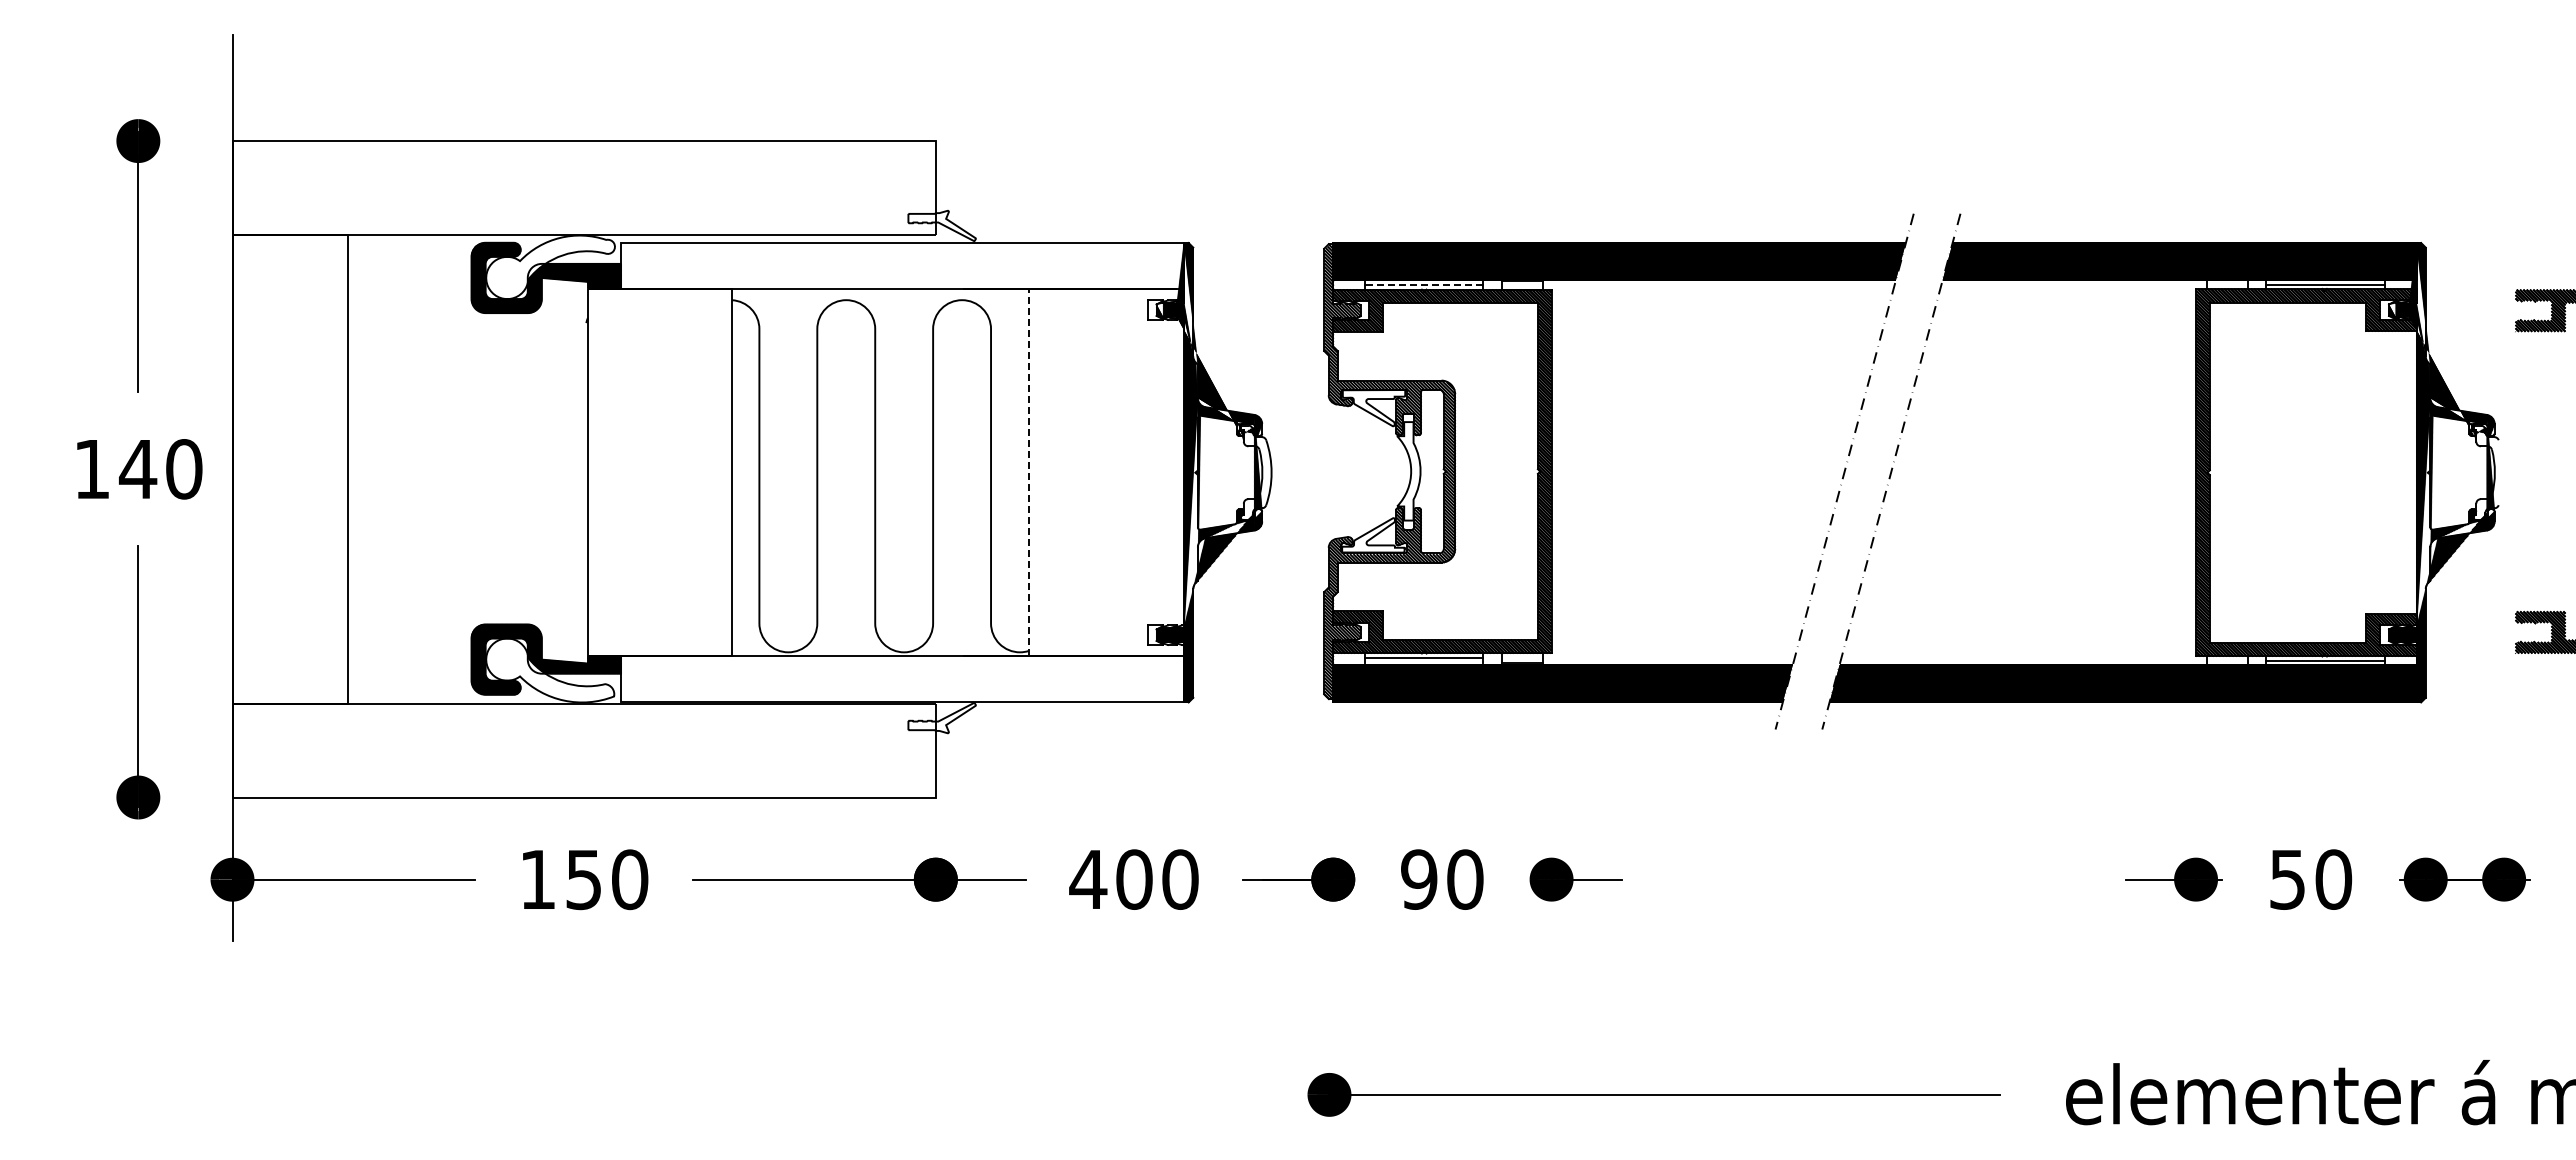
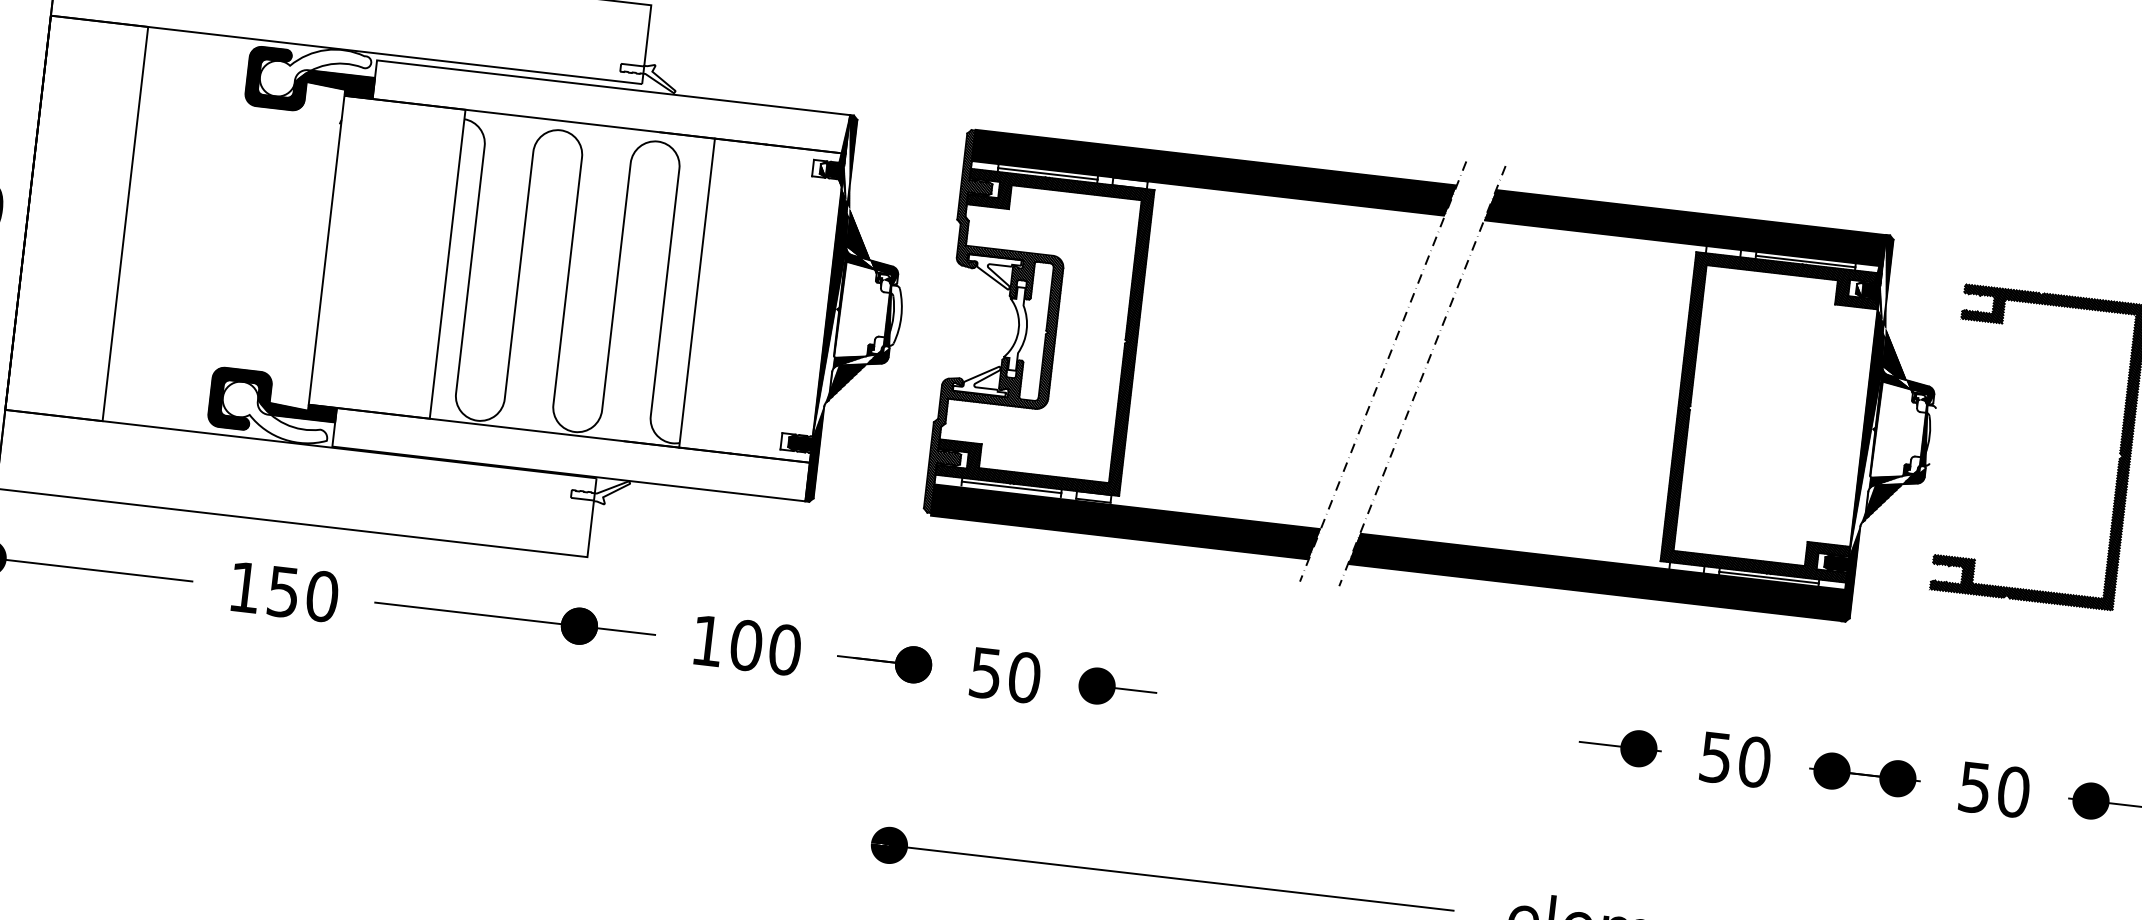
line: (1423, 285) -> (1047, 174), dashed -> solid
line: (1028, 472) -> (696, 292), dashed -> solid
text: (1088, 879) -> (707, 640), 400 -> 100
text: (1419, 879) -> (986, 673), 90 -> 50

